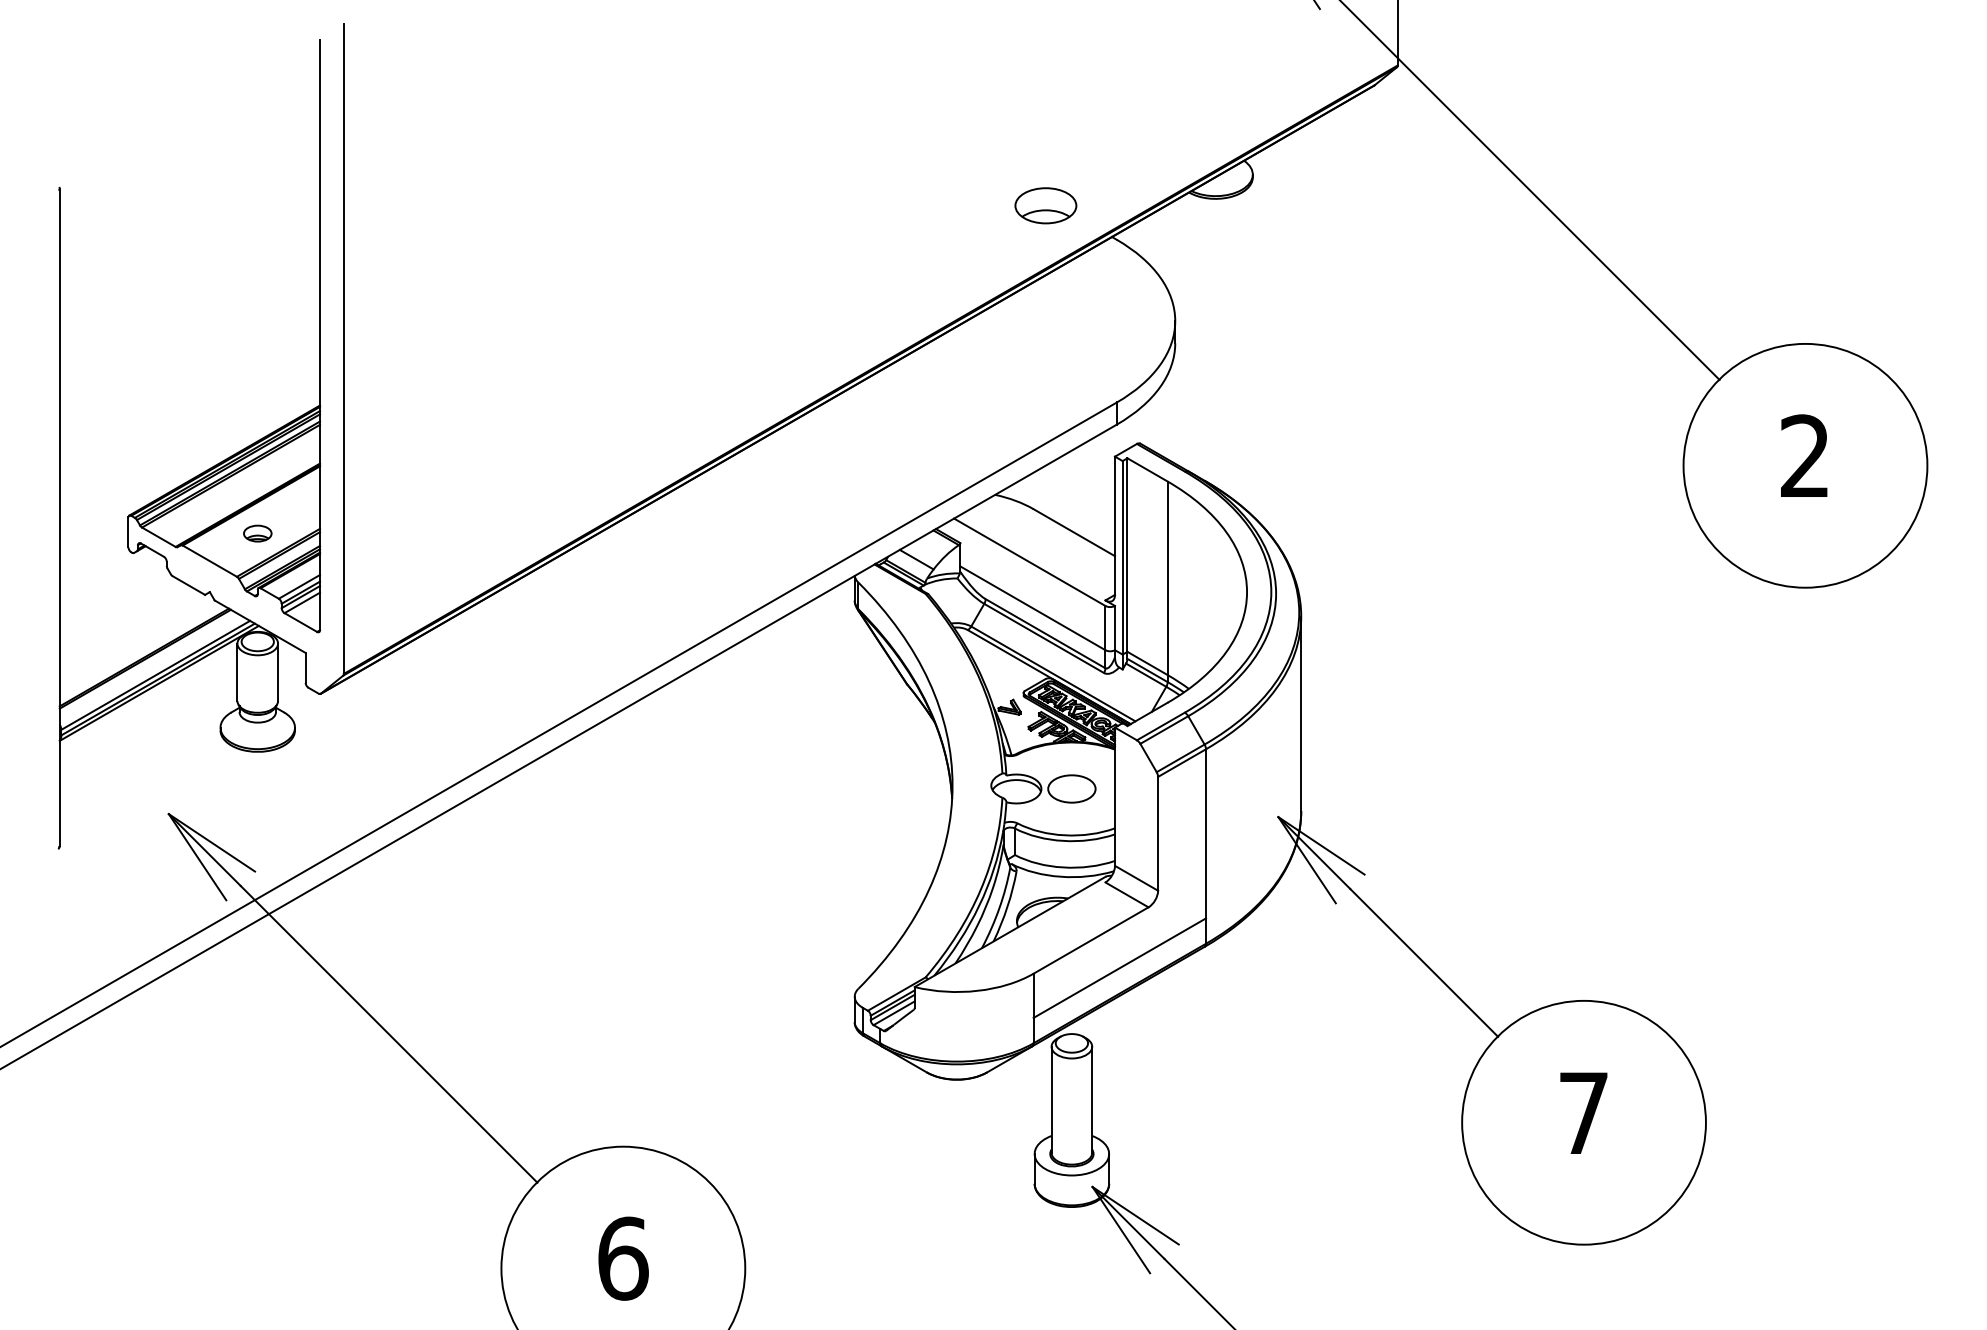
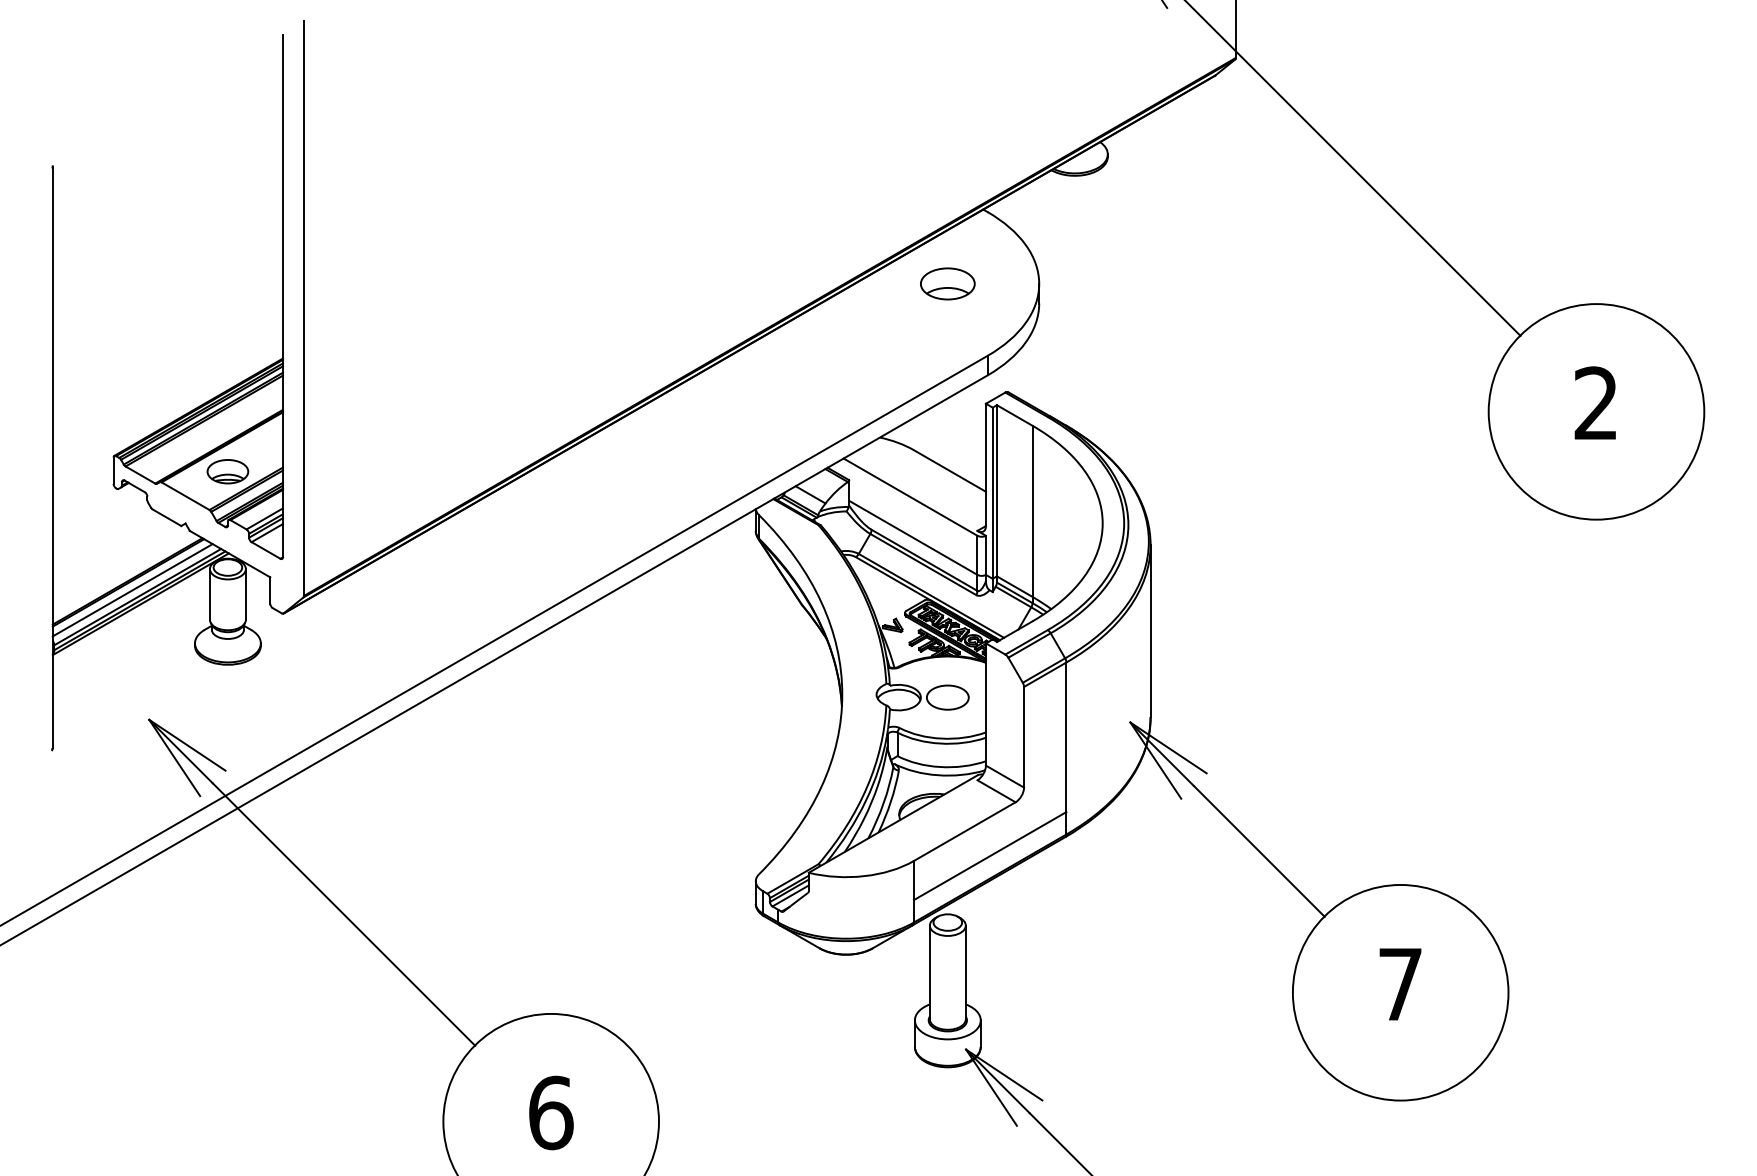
part: (1045, 205) -> (947, 283), moved
part: (257, 533) -> (227, 471), size x1.67
line: (149, 667) -> (132, 590), added

